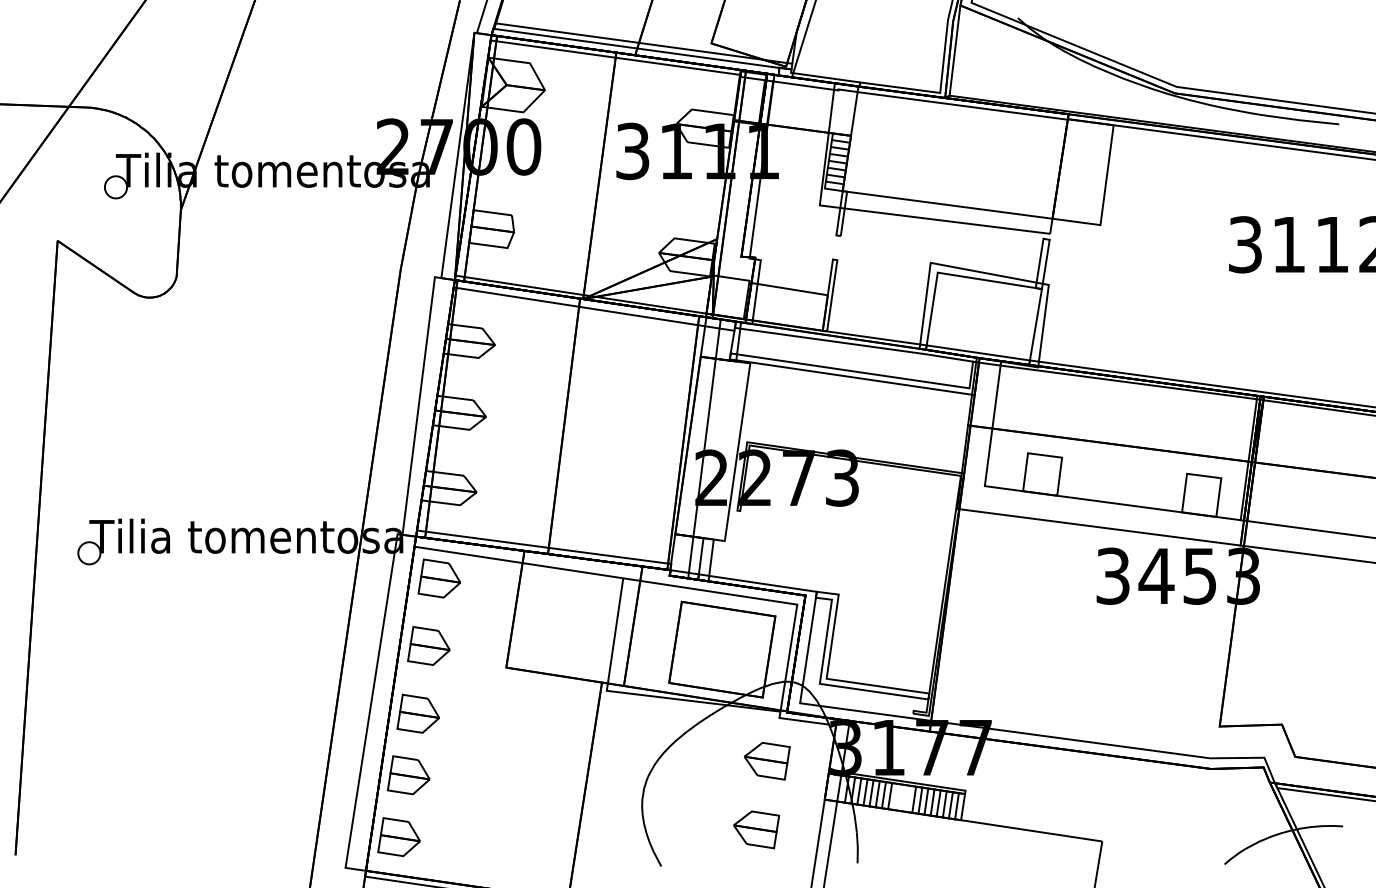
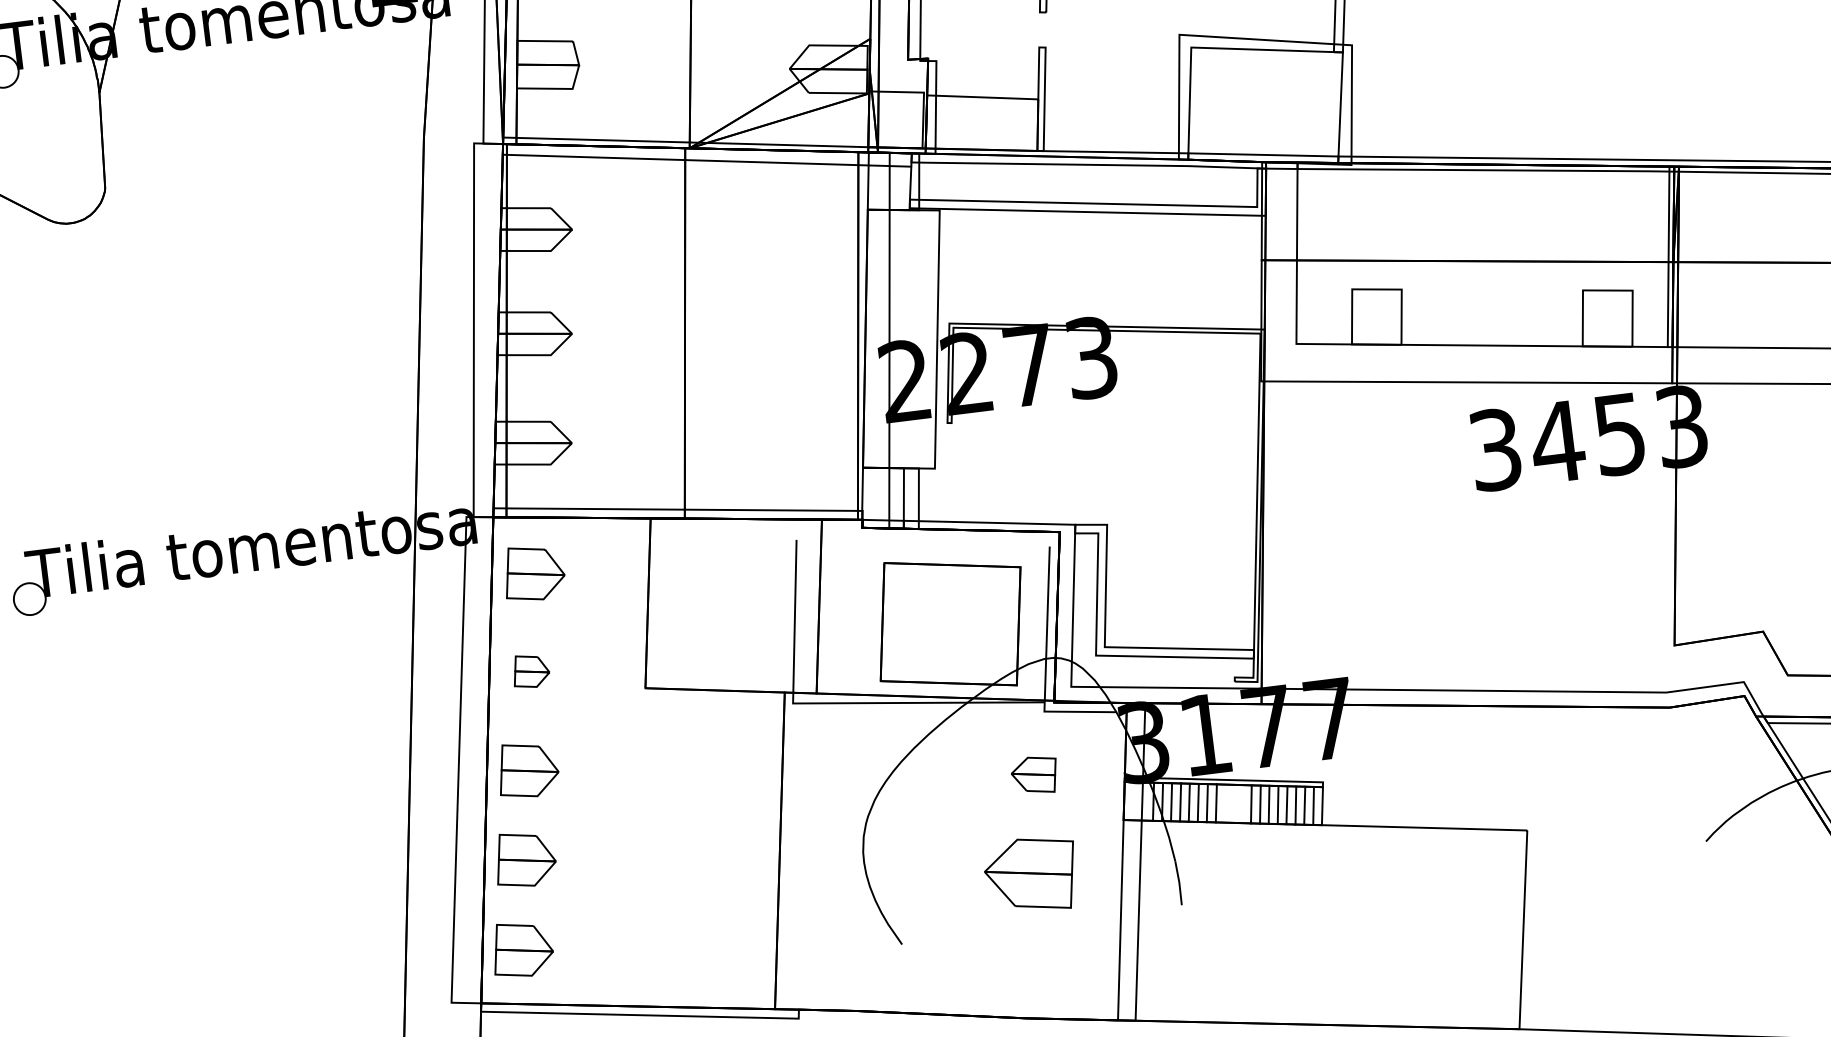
line: (605, 575) -> (770, 539), removed
part: (428, 645) -> (530, 670), size x0.6
part: (767, 761) -> (1035, 775), size x0.7
part: (756, 829) -> (1031, 874), size x1.4

